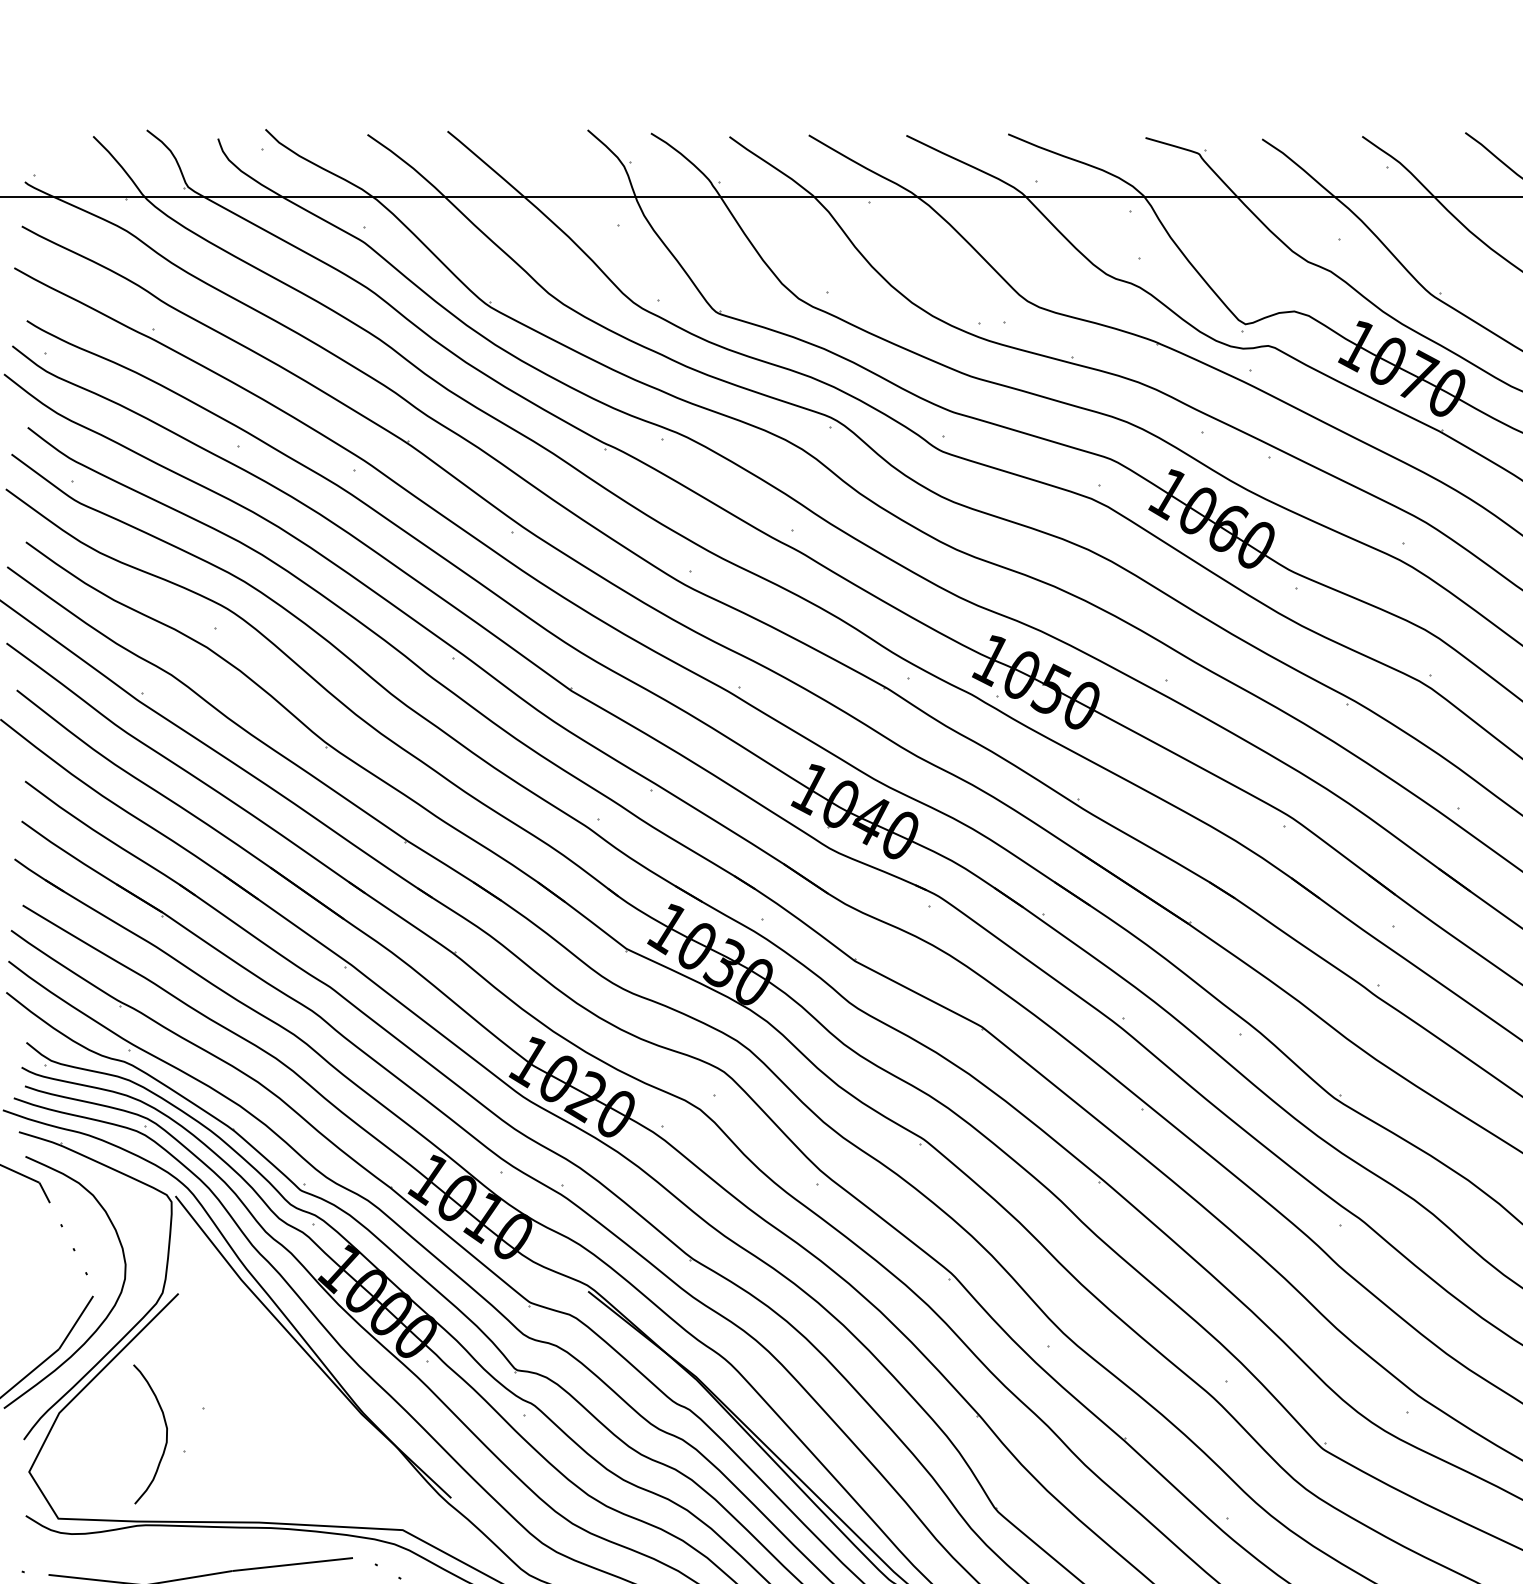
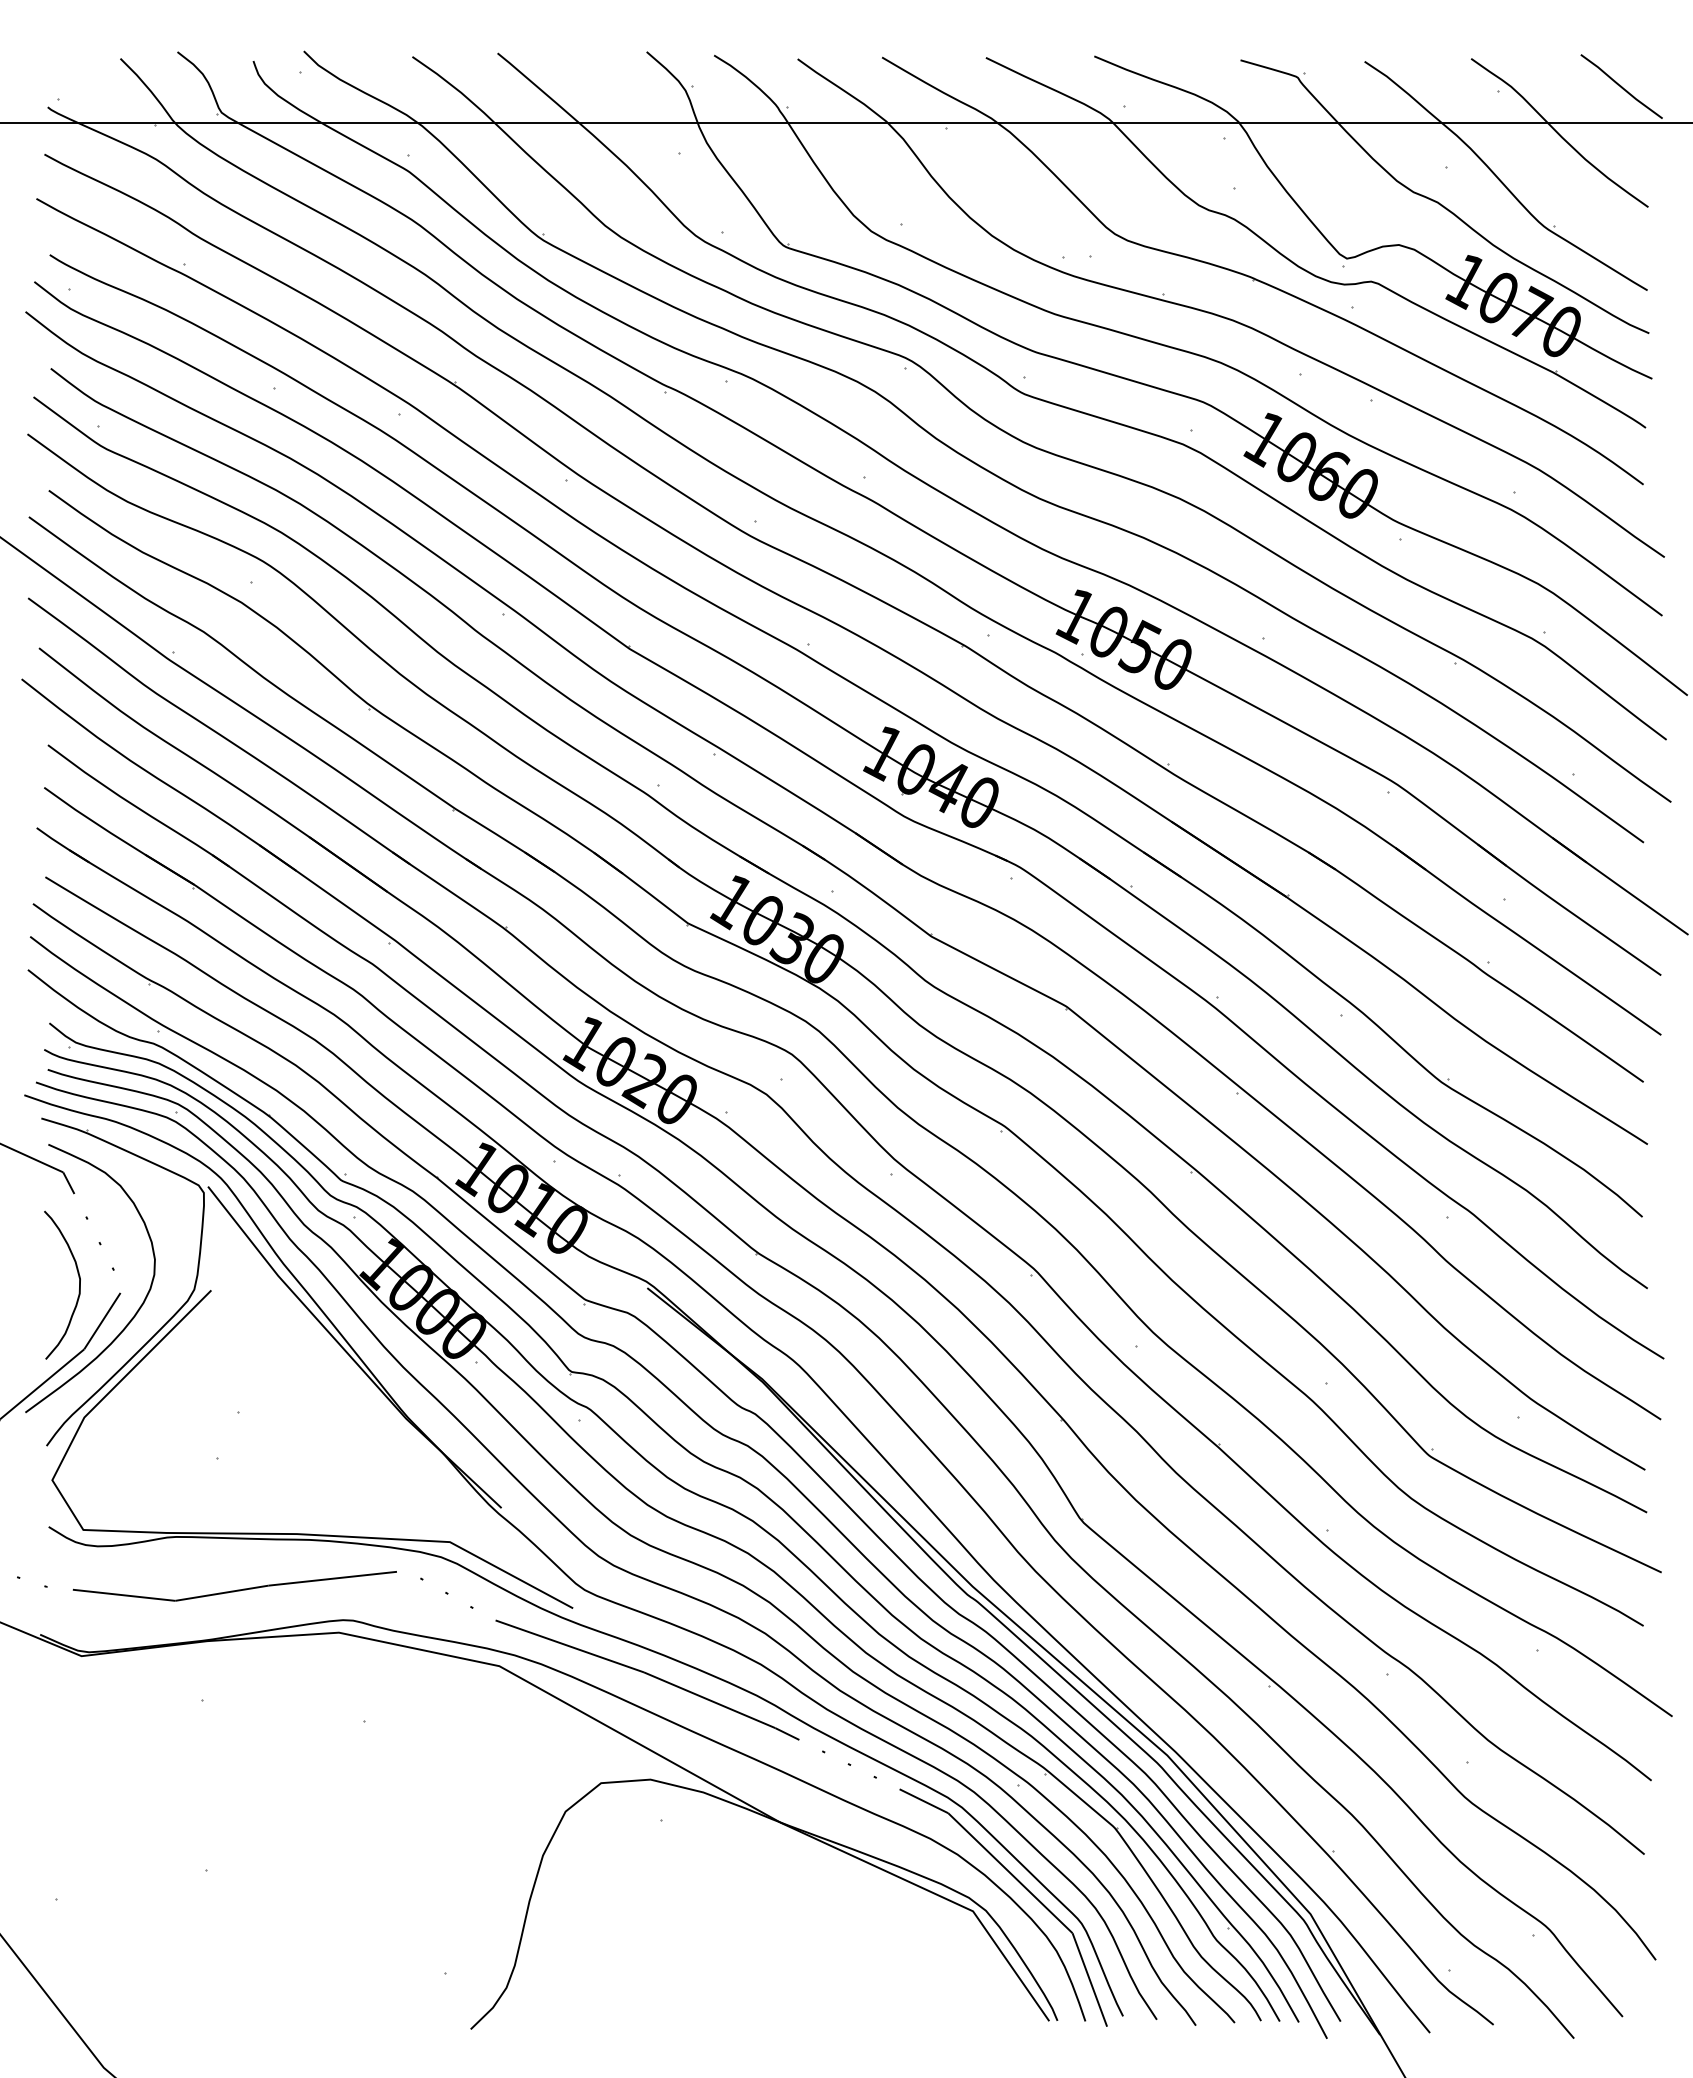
curve: (166, 1433) -> (79, 1284), moved

